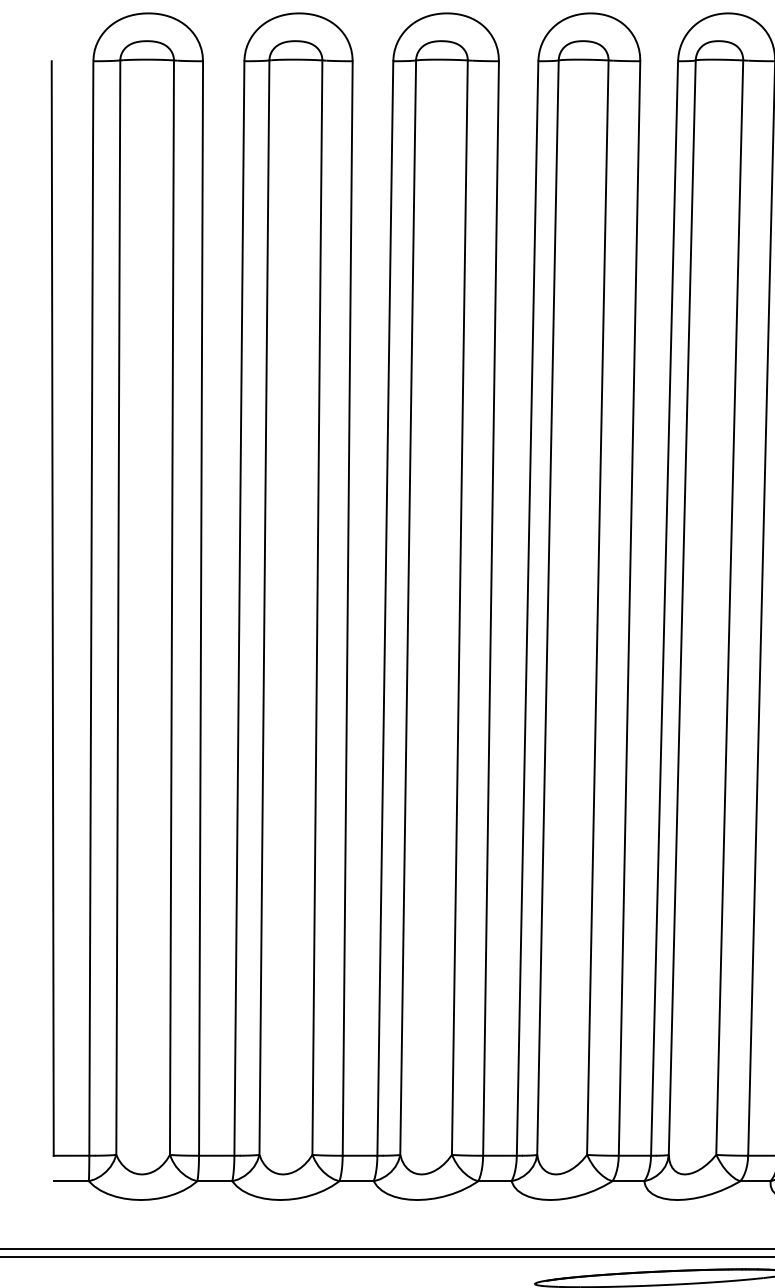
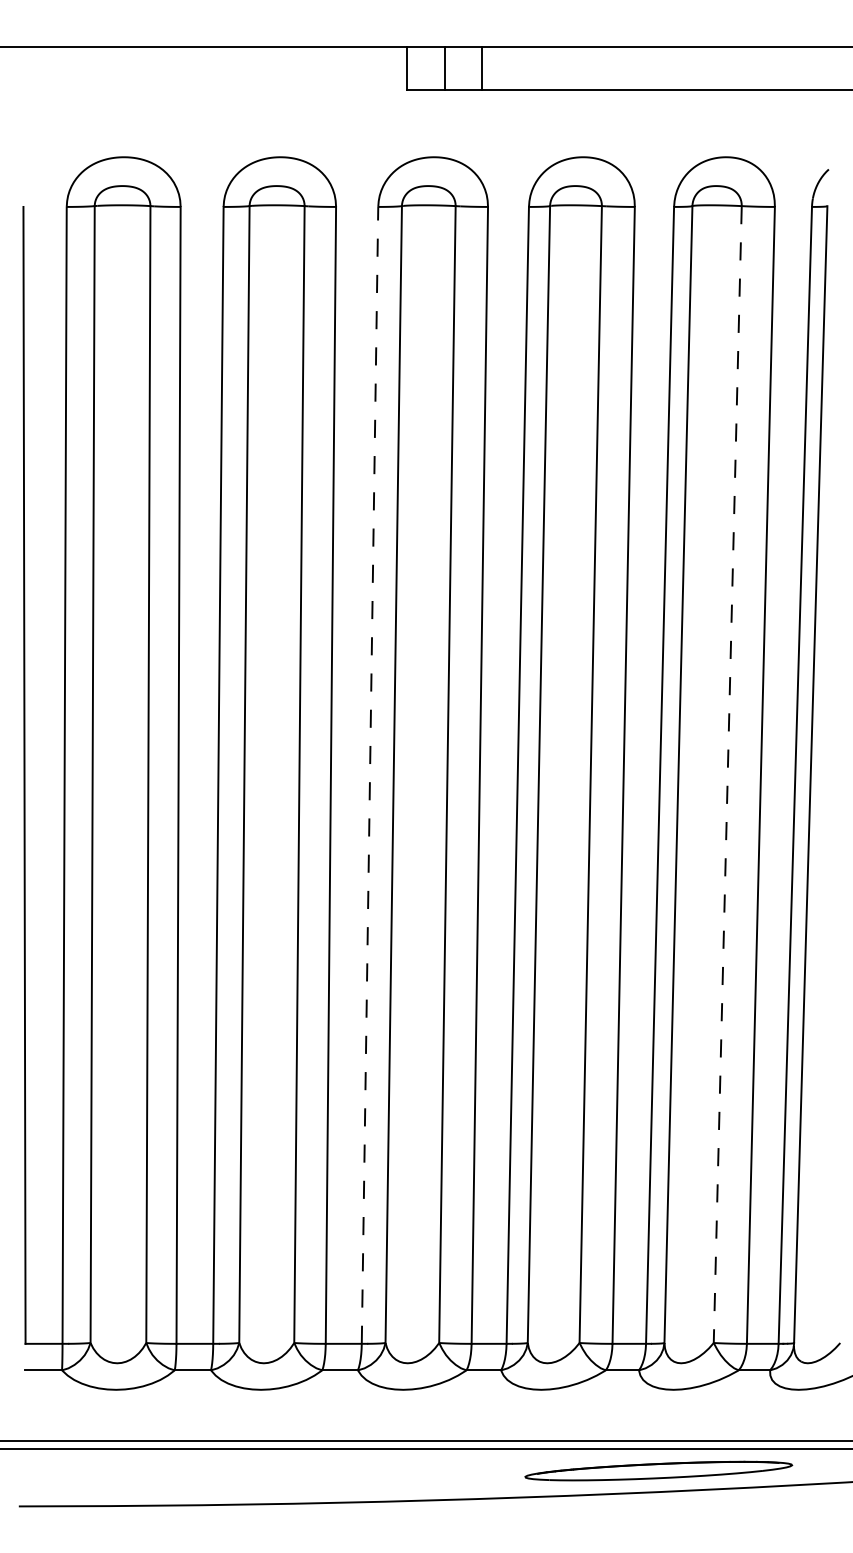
line: (729, 607) -> (727, 774), solid -> dashed
line: (385, 608) -> (370, 775), solid -> dashed

